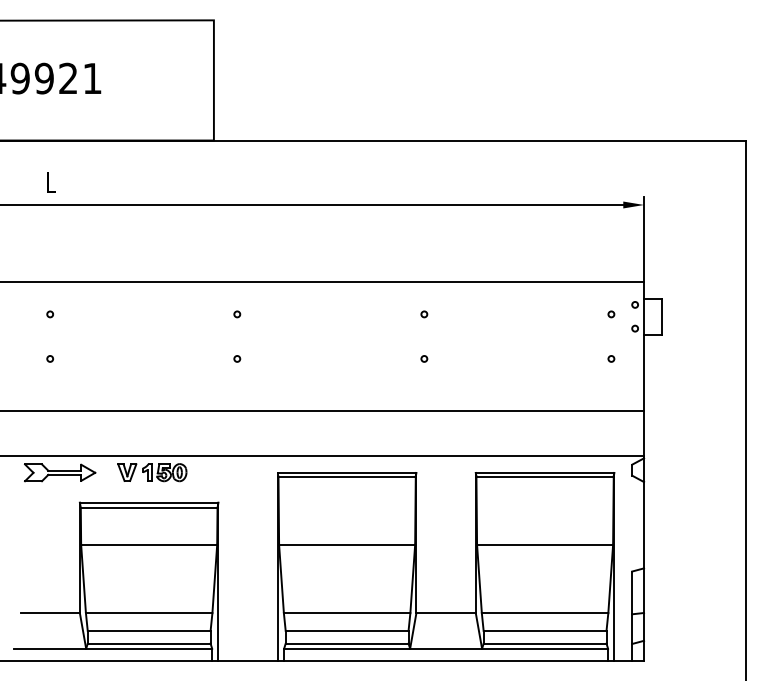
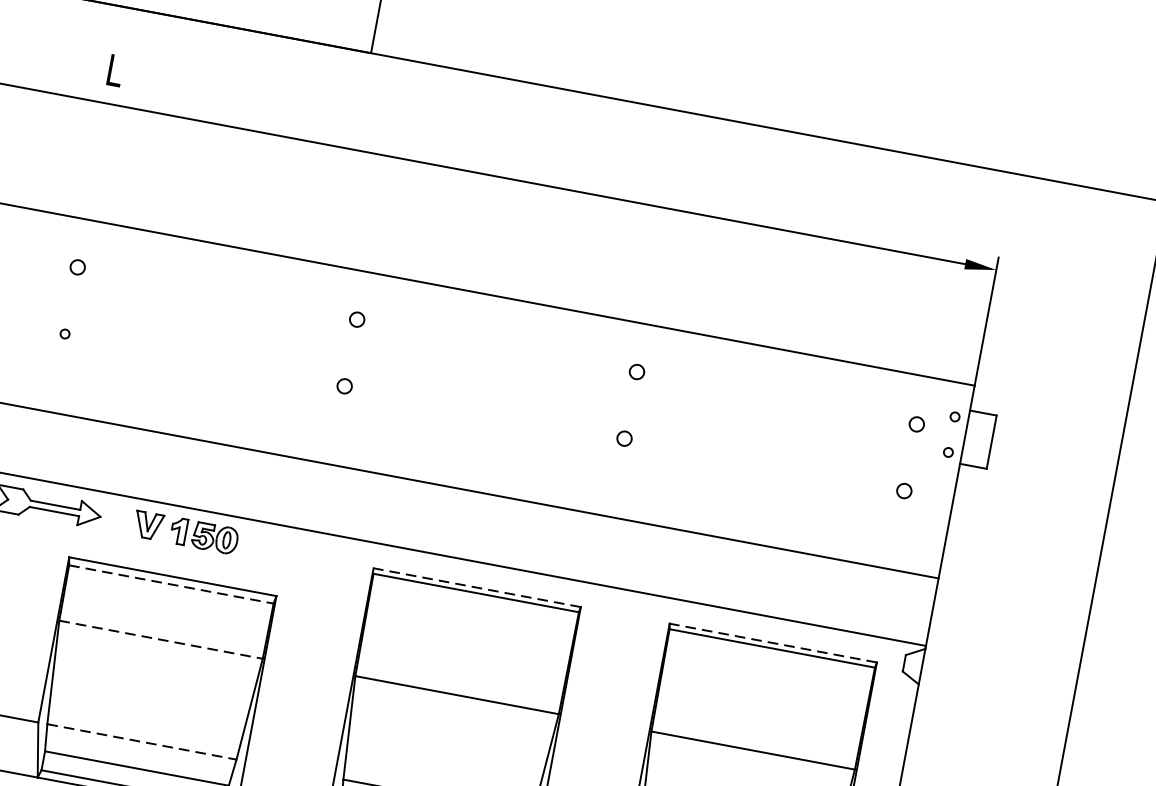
circle: (49, 314) -> (76, 267), size x1.6
circle: (237, 314) -> (357, 319), size x1.6
circle: (424, 314) -> (637, 372), size x1.6
circle: (611, 314) -> (916, 424), size x1.6
circle: (237, 358) -> (345, 385), size x1.6
circle: (424, 358) -> (624, 438), size x1.6
circle: (611, 358) -> (904, 490), size x1.6
line: (346, 472) -> (476, 586), solid -> dashed
line: (544, 472) -> (772, 642), solid -> dashed
line: (149, 507) -> (171, 584), solid -> dashed
line: (149, 544) -> (161, 639), solid -> dashed
line: (149, 613) -> (142, 742), solid -> dashed

